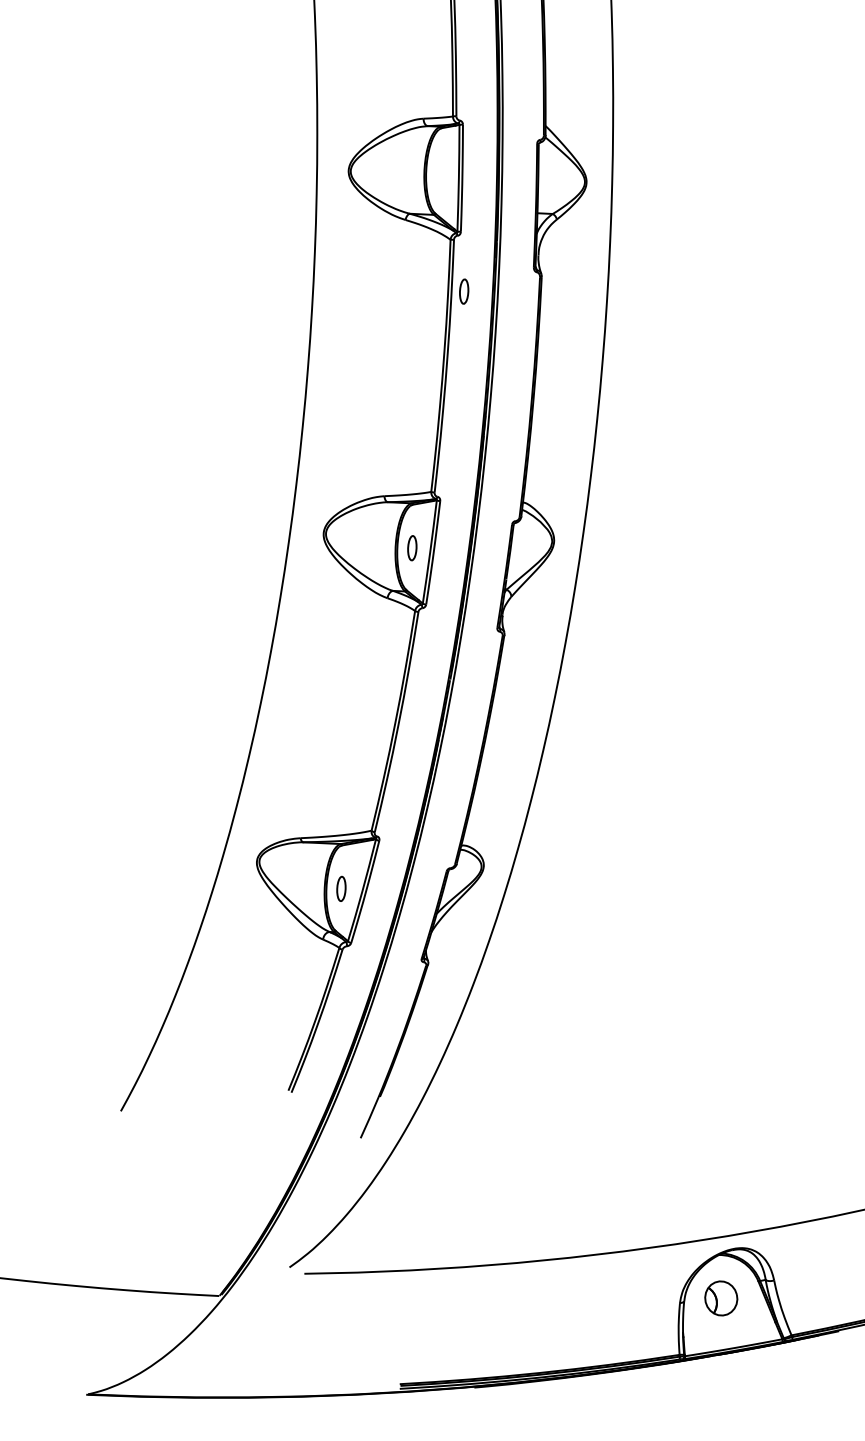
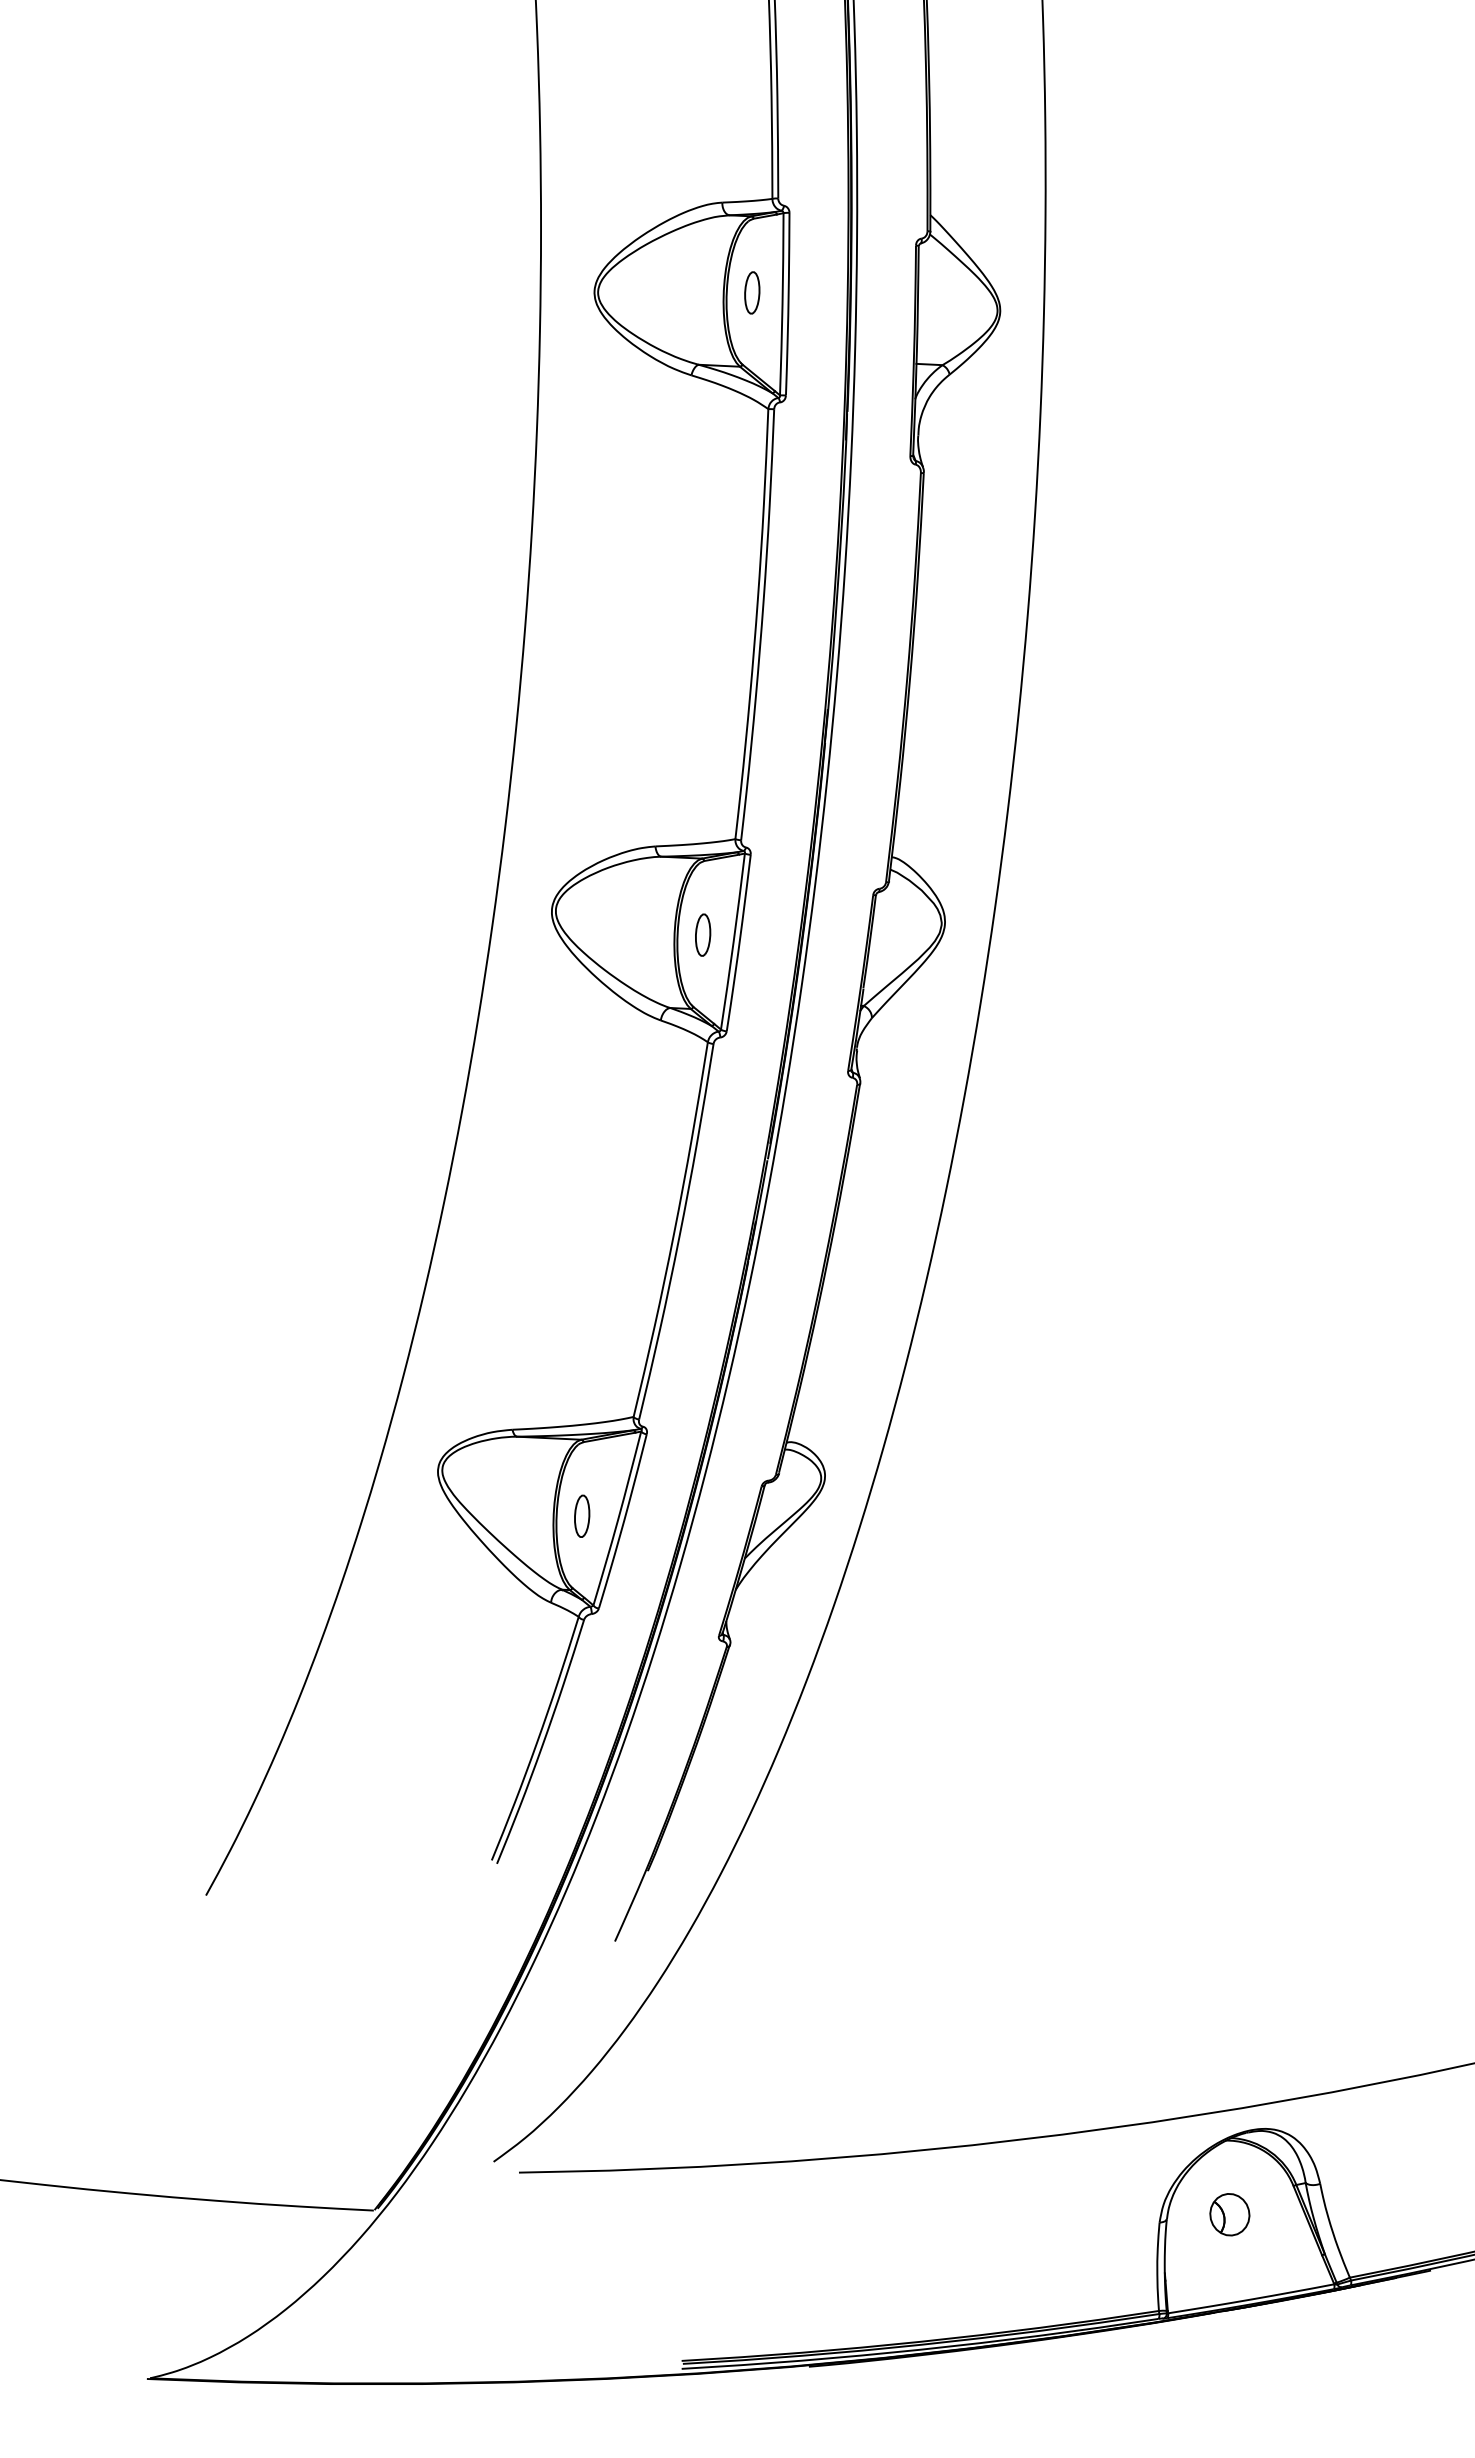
part: (464, 291) -> (752, 292), moved
part: (720, 1298) -> (1228, 2214), size x0.71

